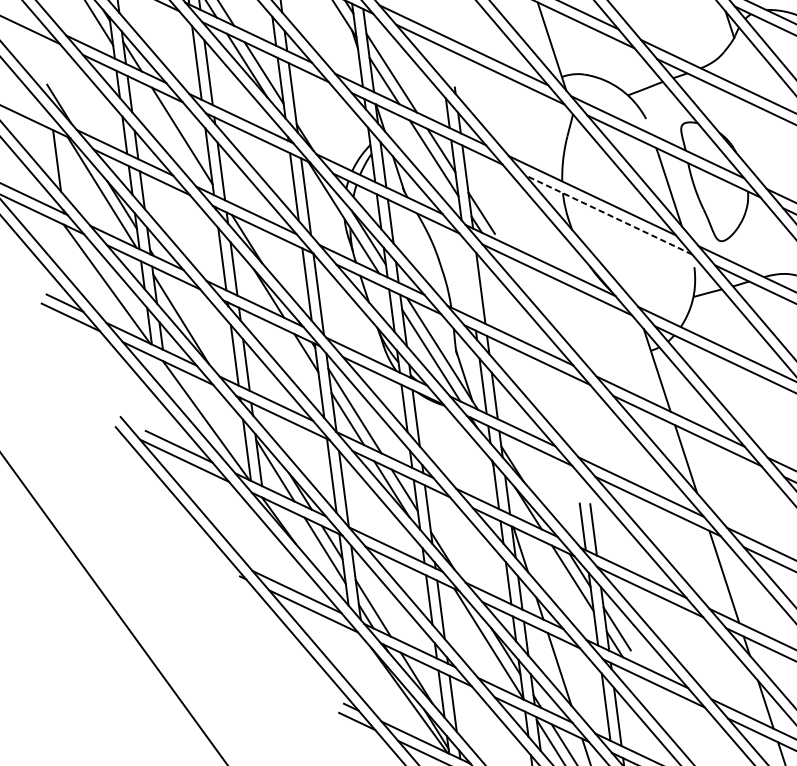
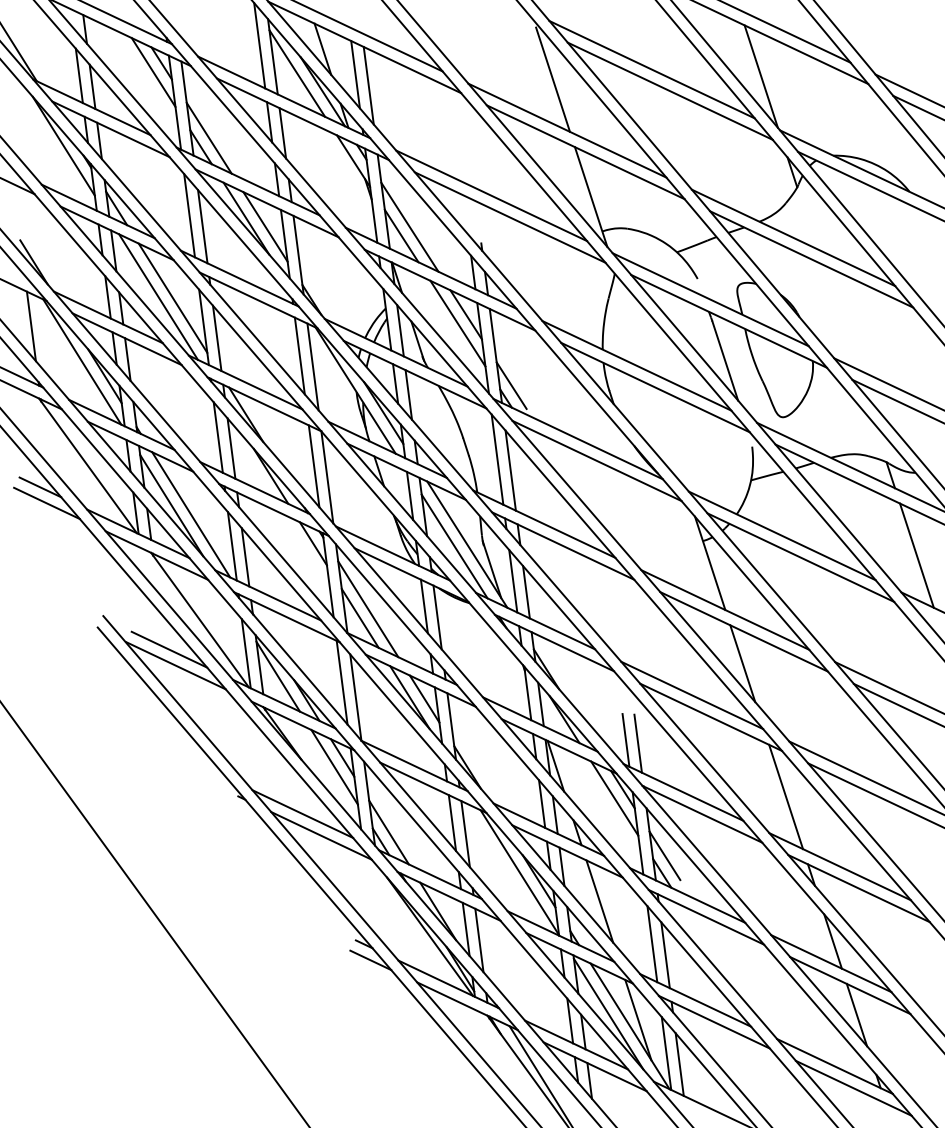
line: (169, 134) -> (158, 296), added
line: (608, 214) -> (655, 387), dashed -> solid
line: (469, 278) -> (497, 459), added
line: (198, 327) -> (191, 514), added

